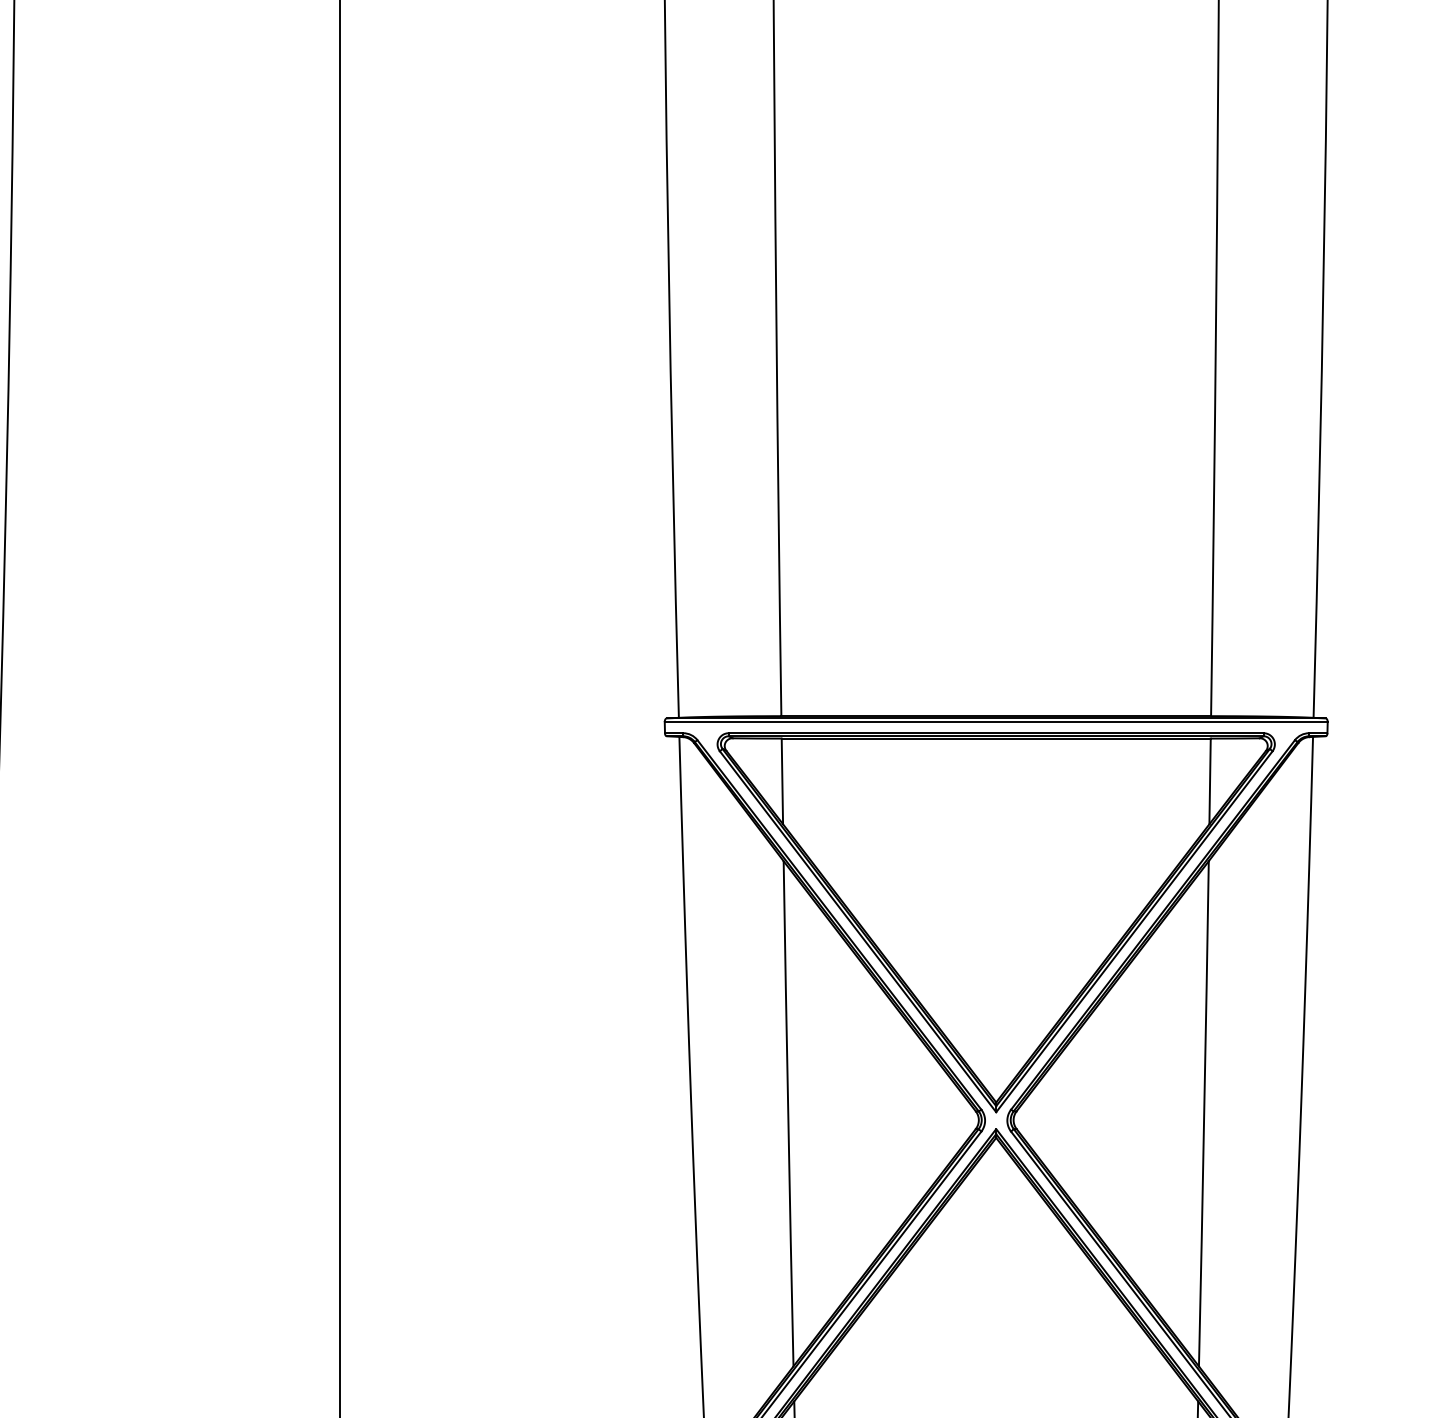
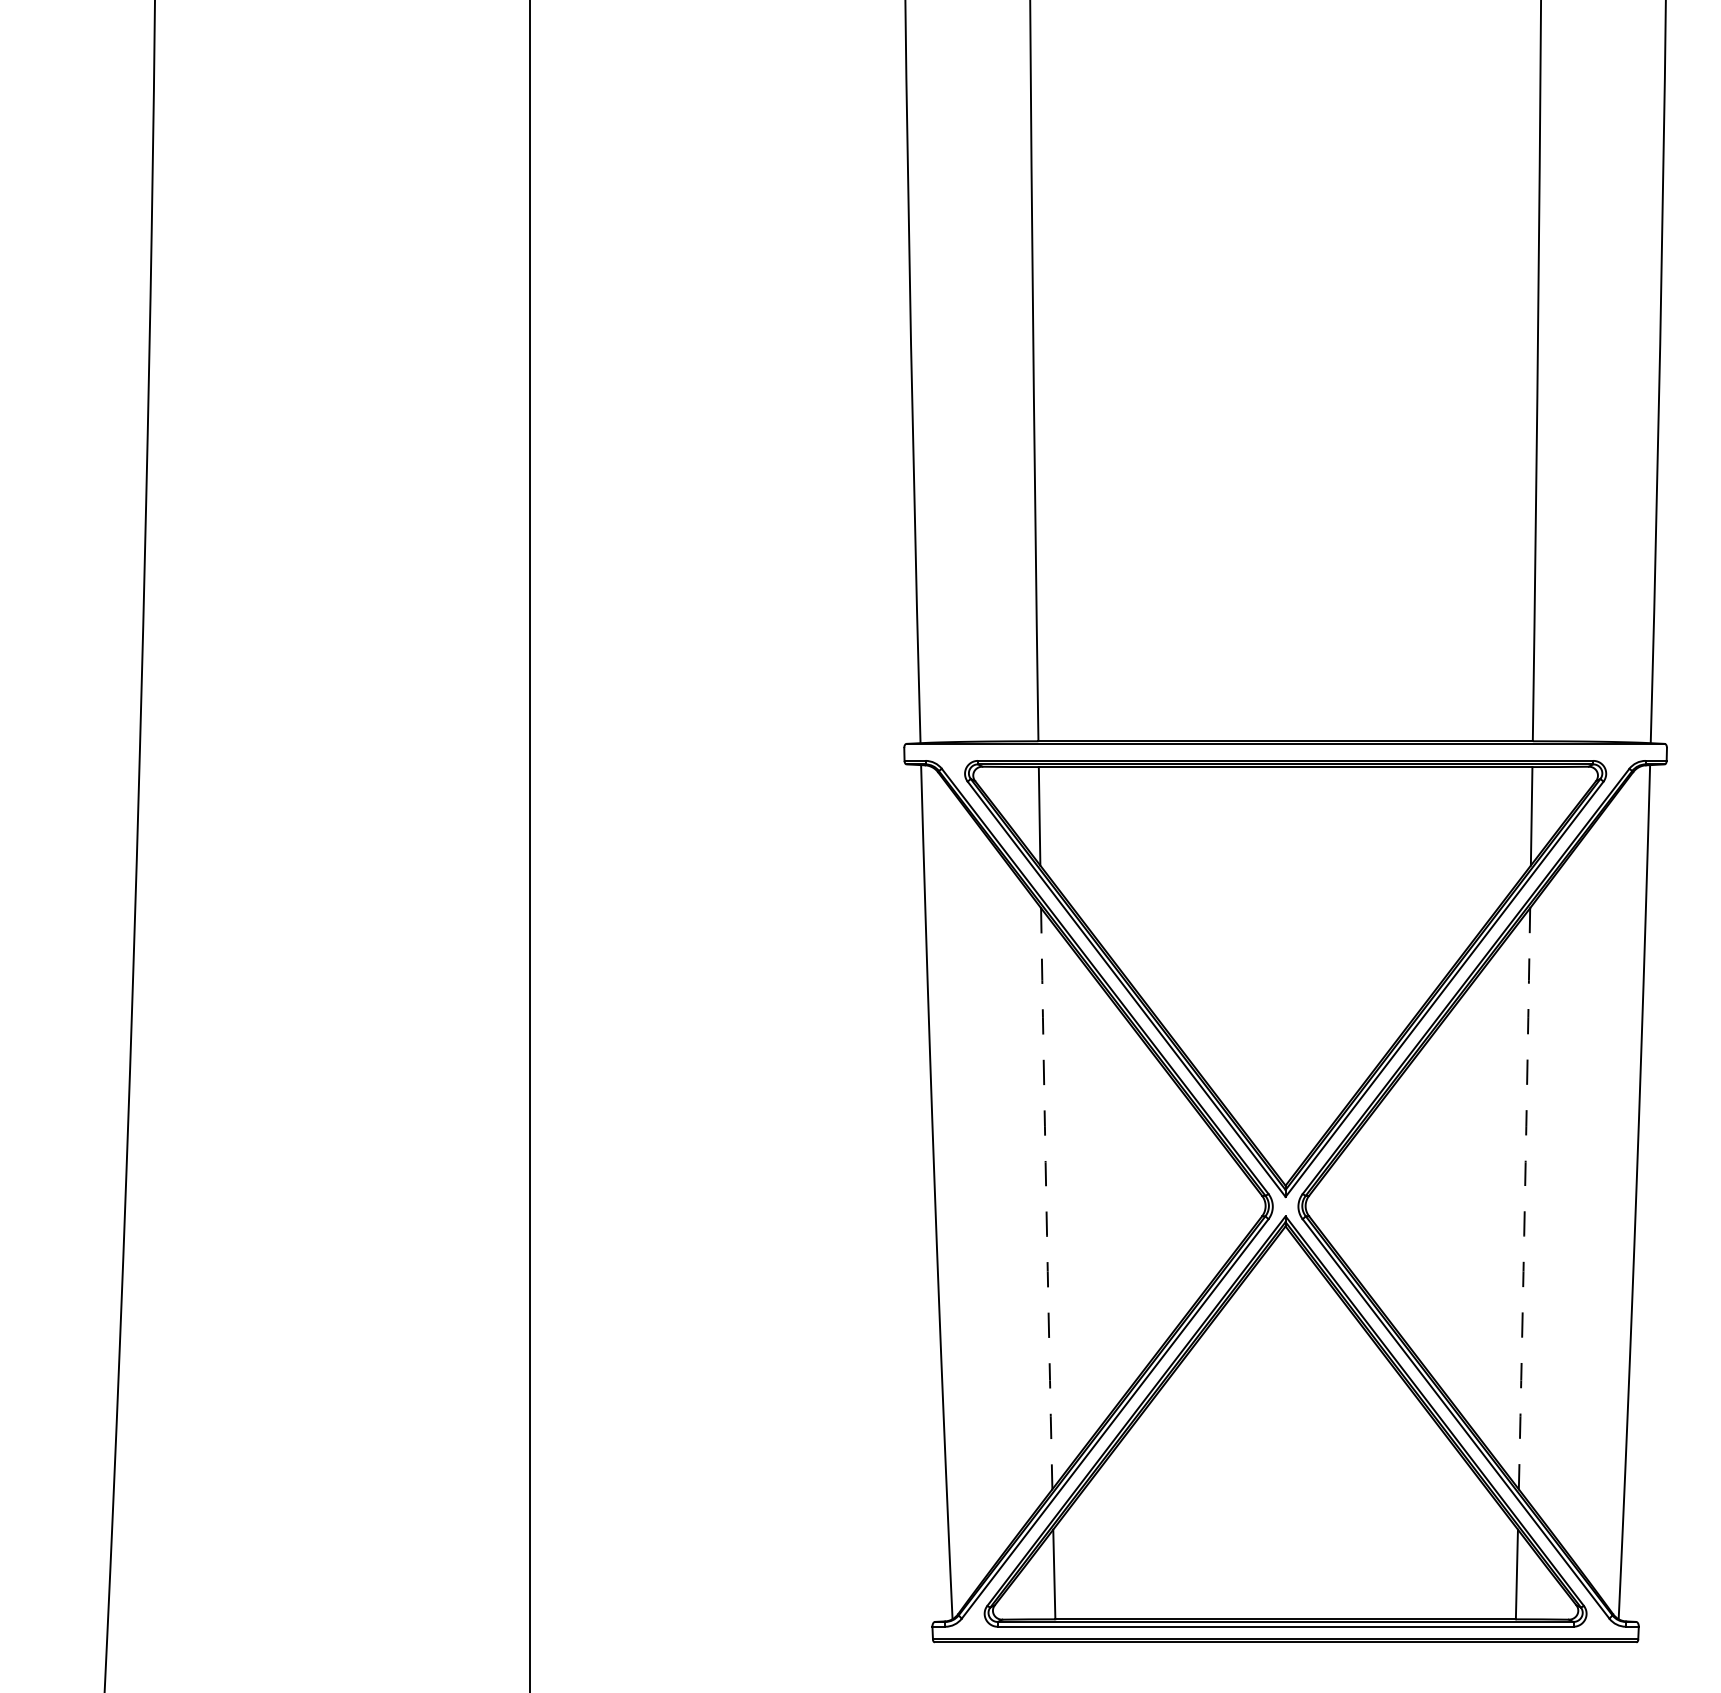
line: (996, 722) -> (1285, 748), removed
arc: (788, 1113) -> (1046, 1198), solid -> dashed
arc: (1203, 1113) -> (1524, 1198), solid -> dashed

